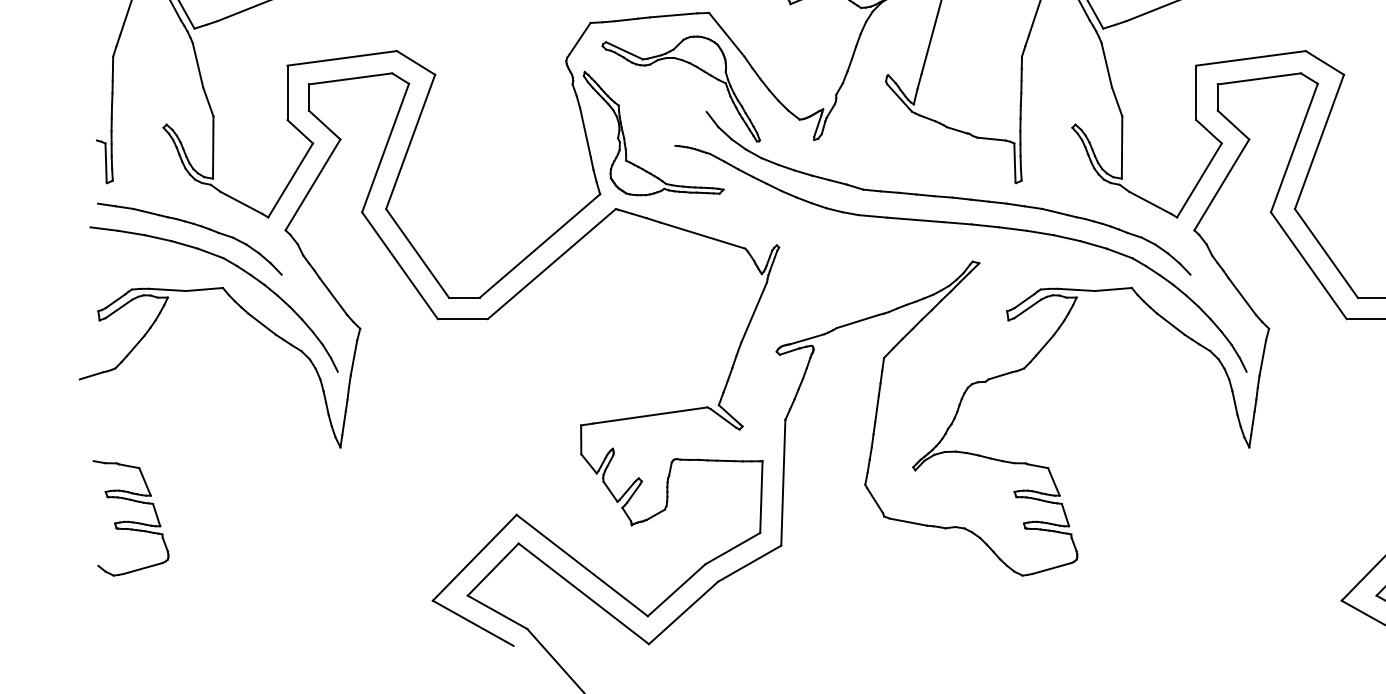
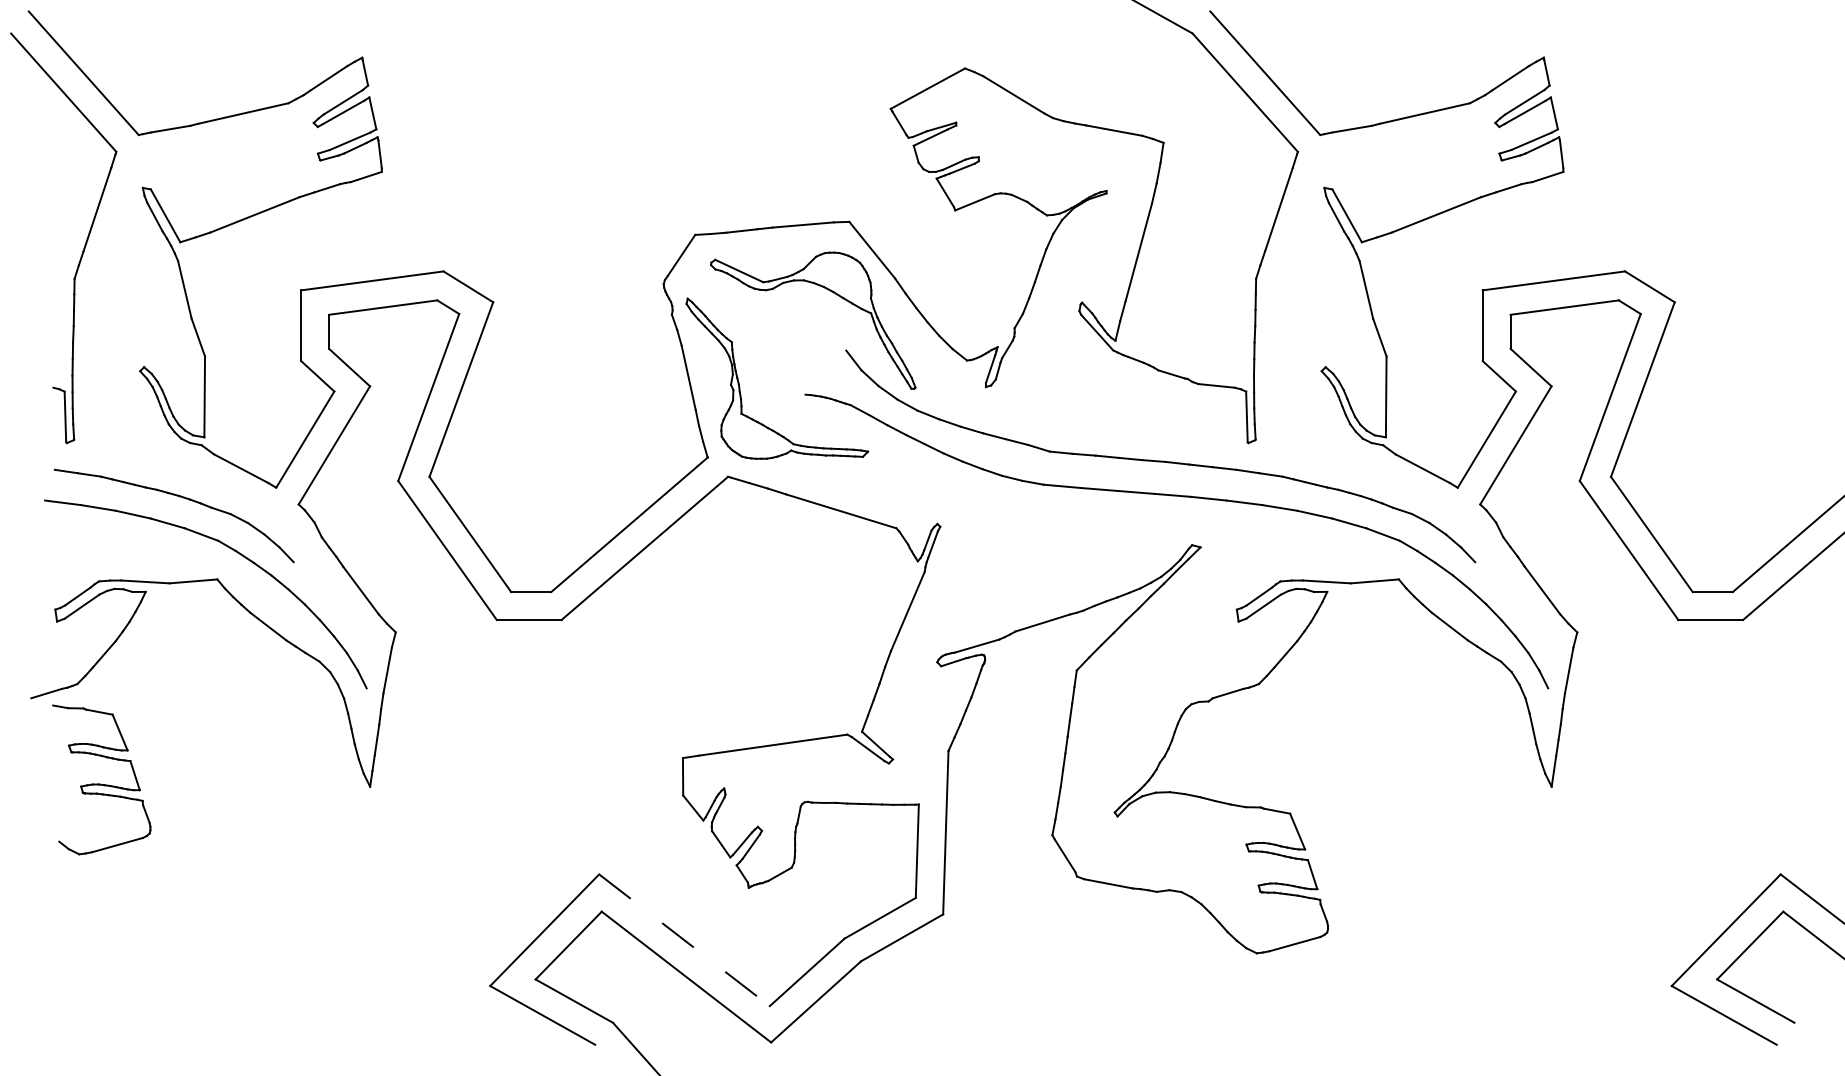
part: (130, 518) -> (101, 779), moved
line: (582, 565) -> (684, 940), solid -> dashed

